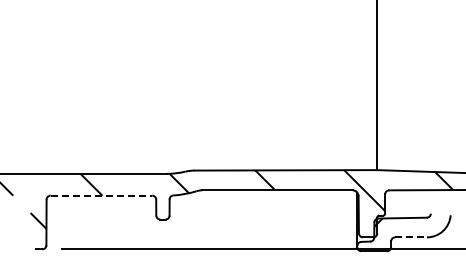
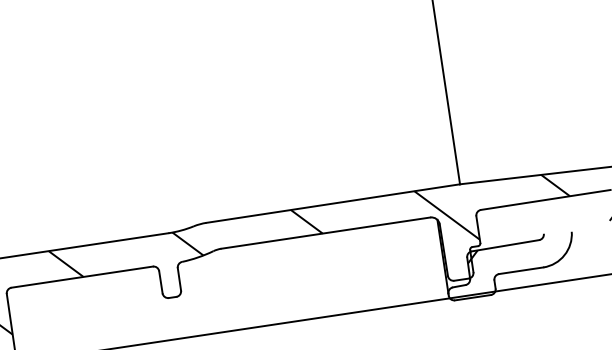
line: (101, 195) -> (82, 276), dashed -> solid
line: (411, 237) -> (521, 270), dashed -> solid

